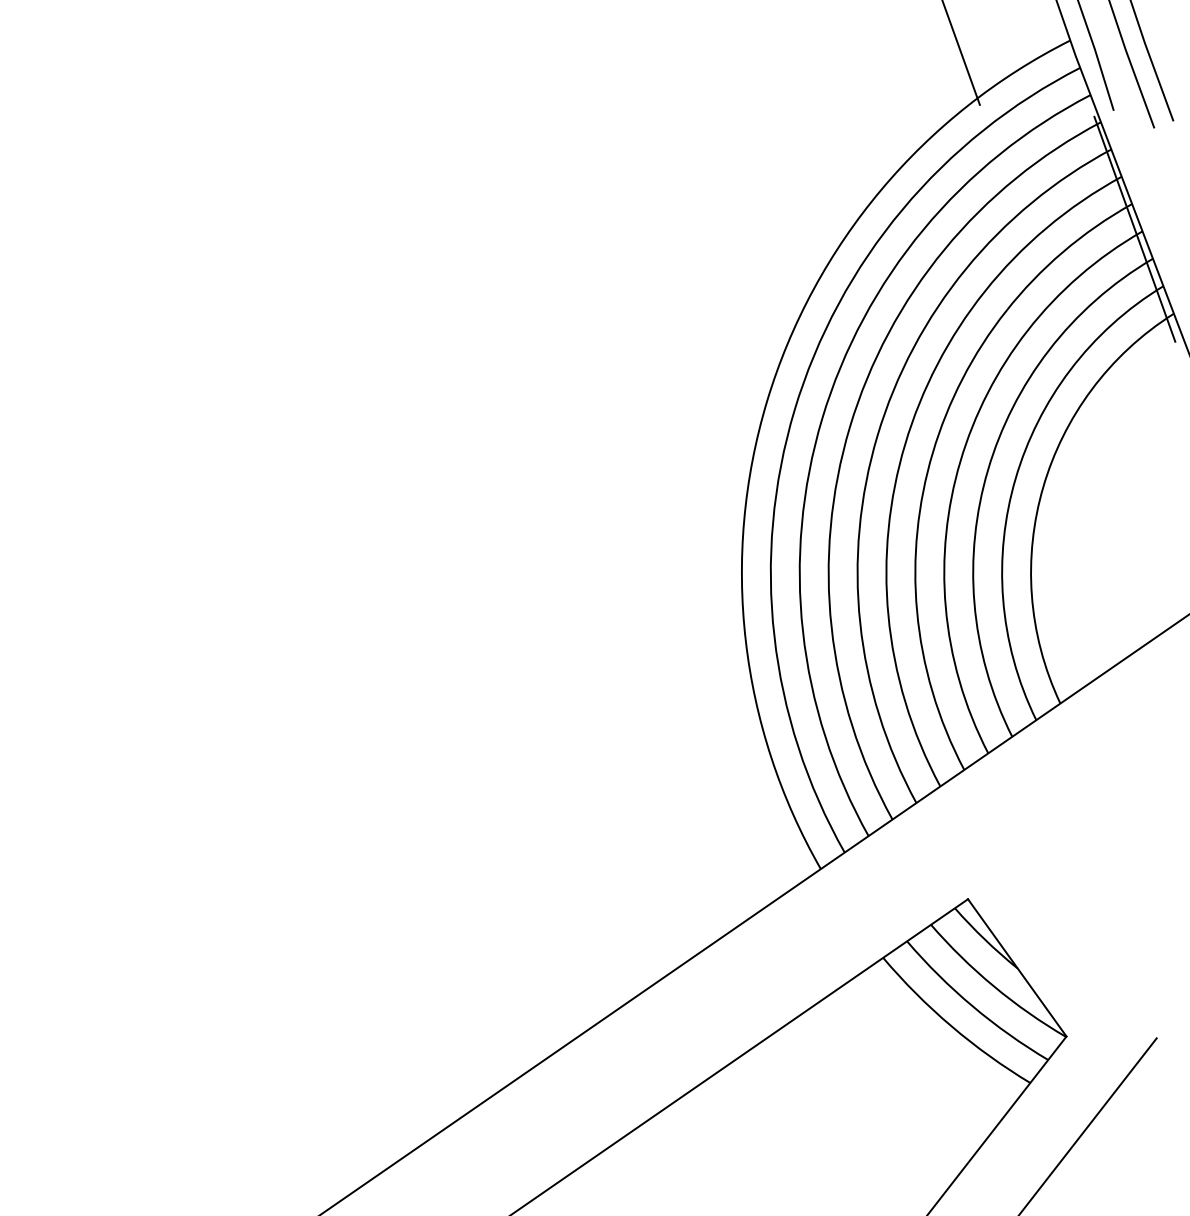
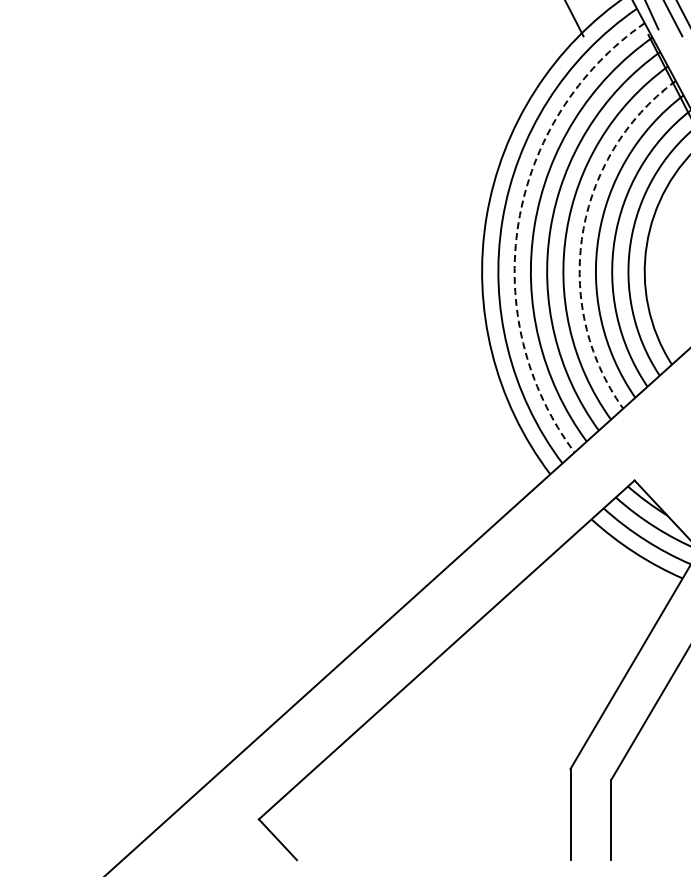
arc: (822, 417) -> (518, 222), solid -> dashed
arc: (932, 453) -> (582, 234), solid -> dashed

